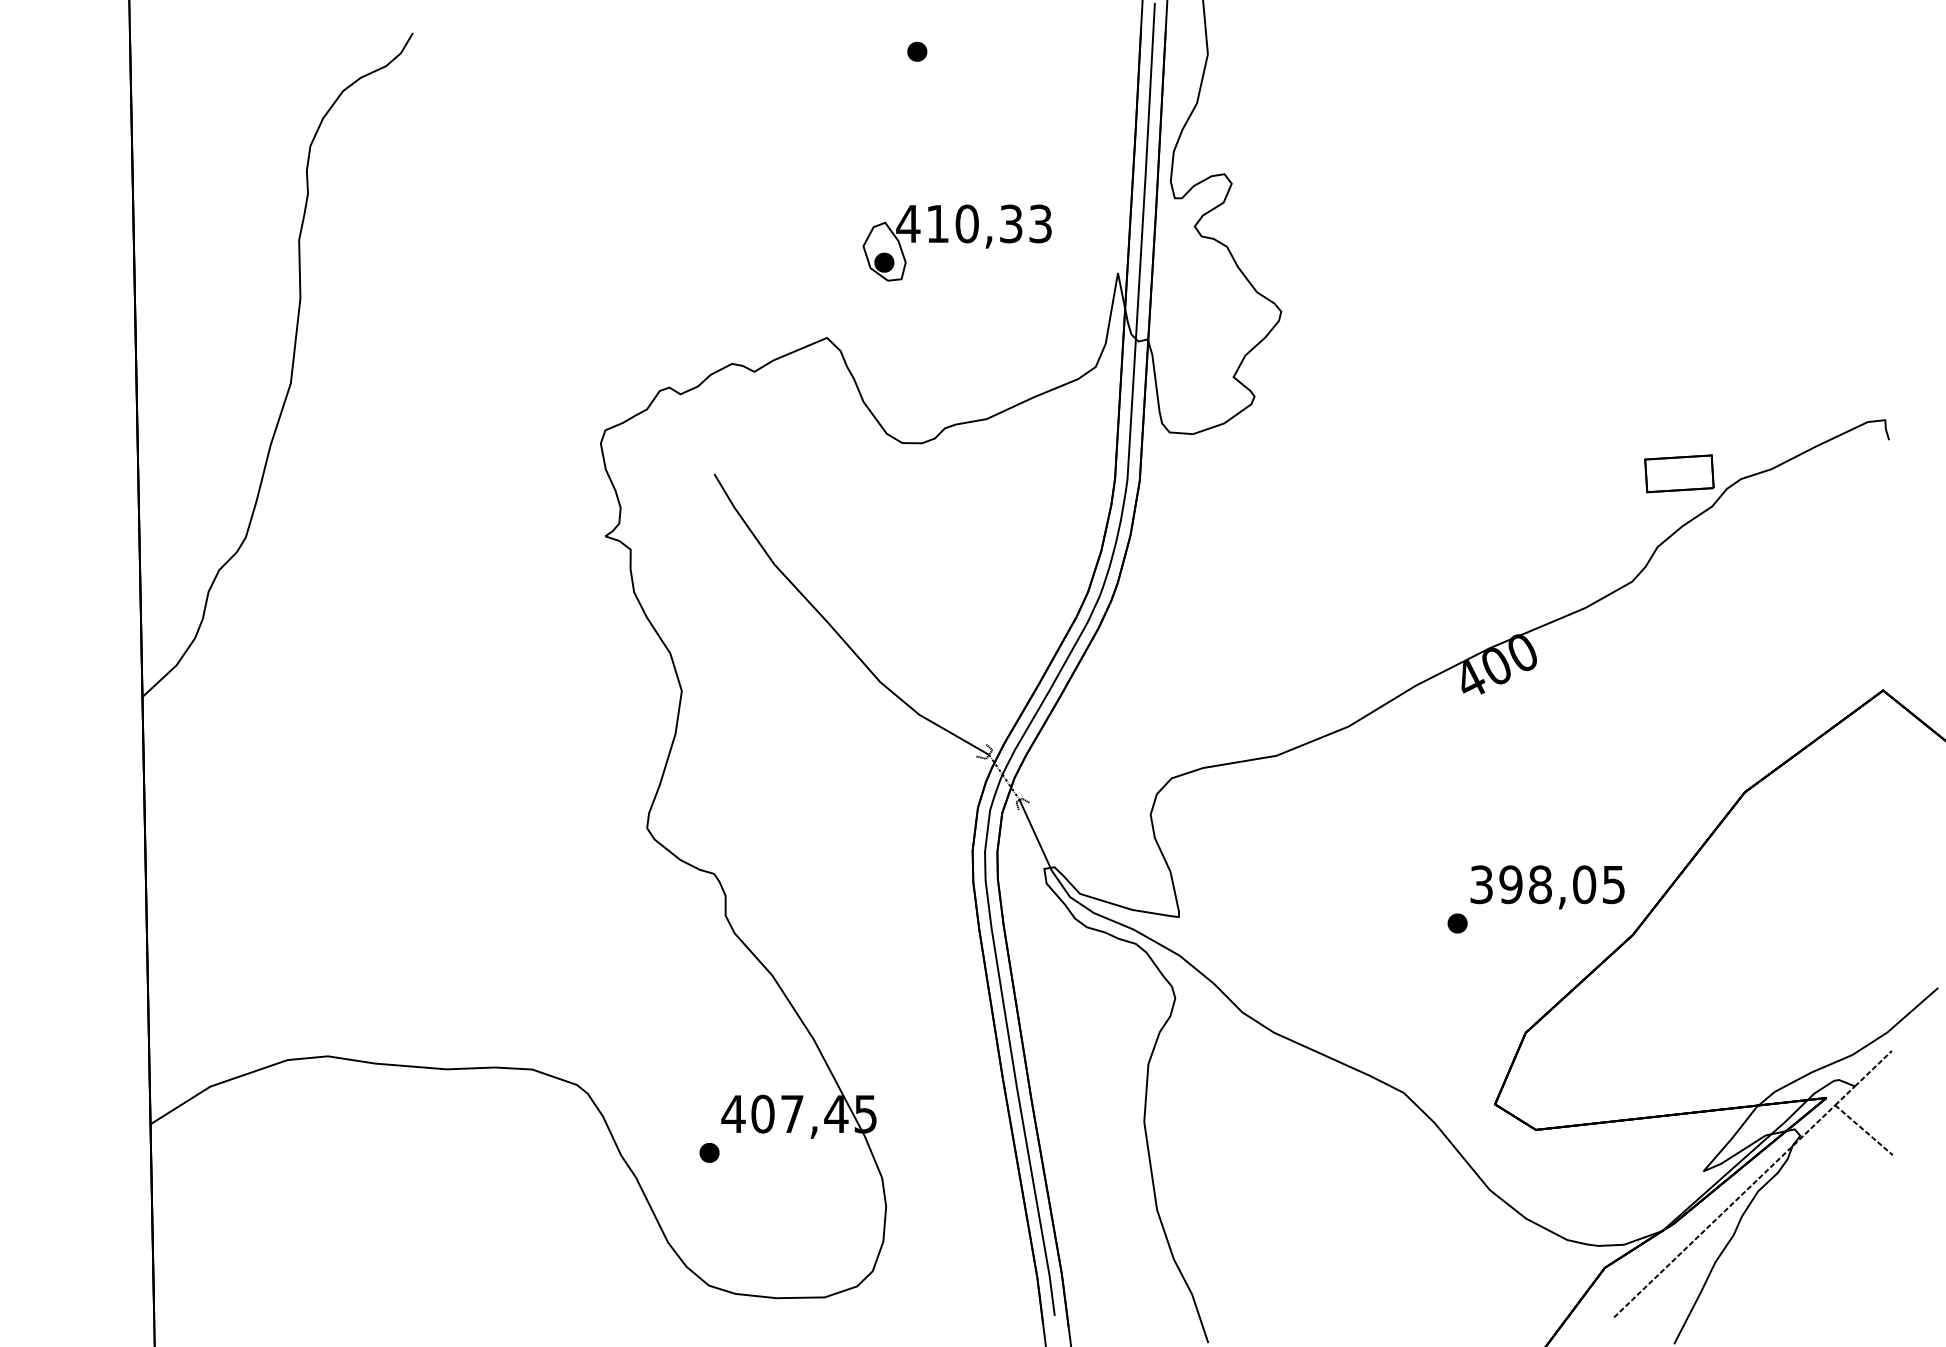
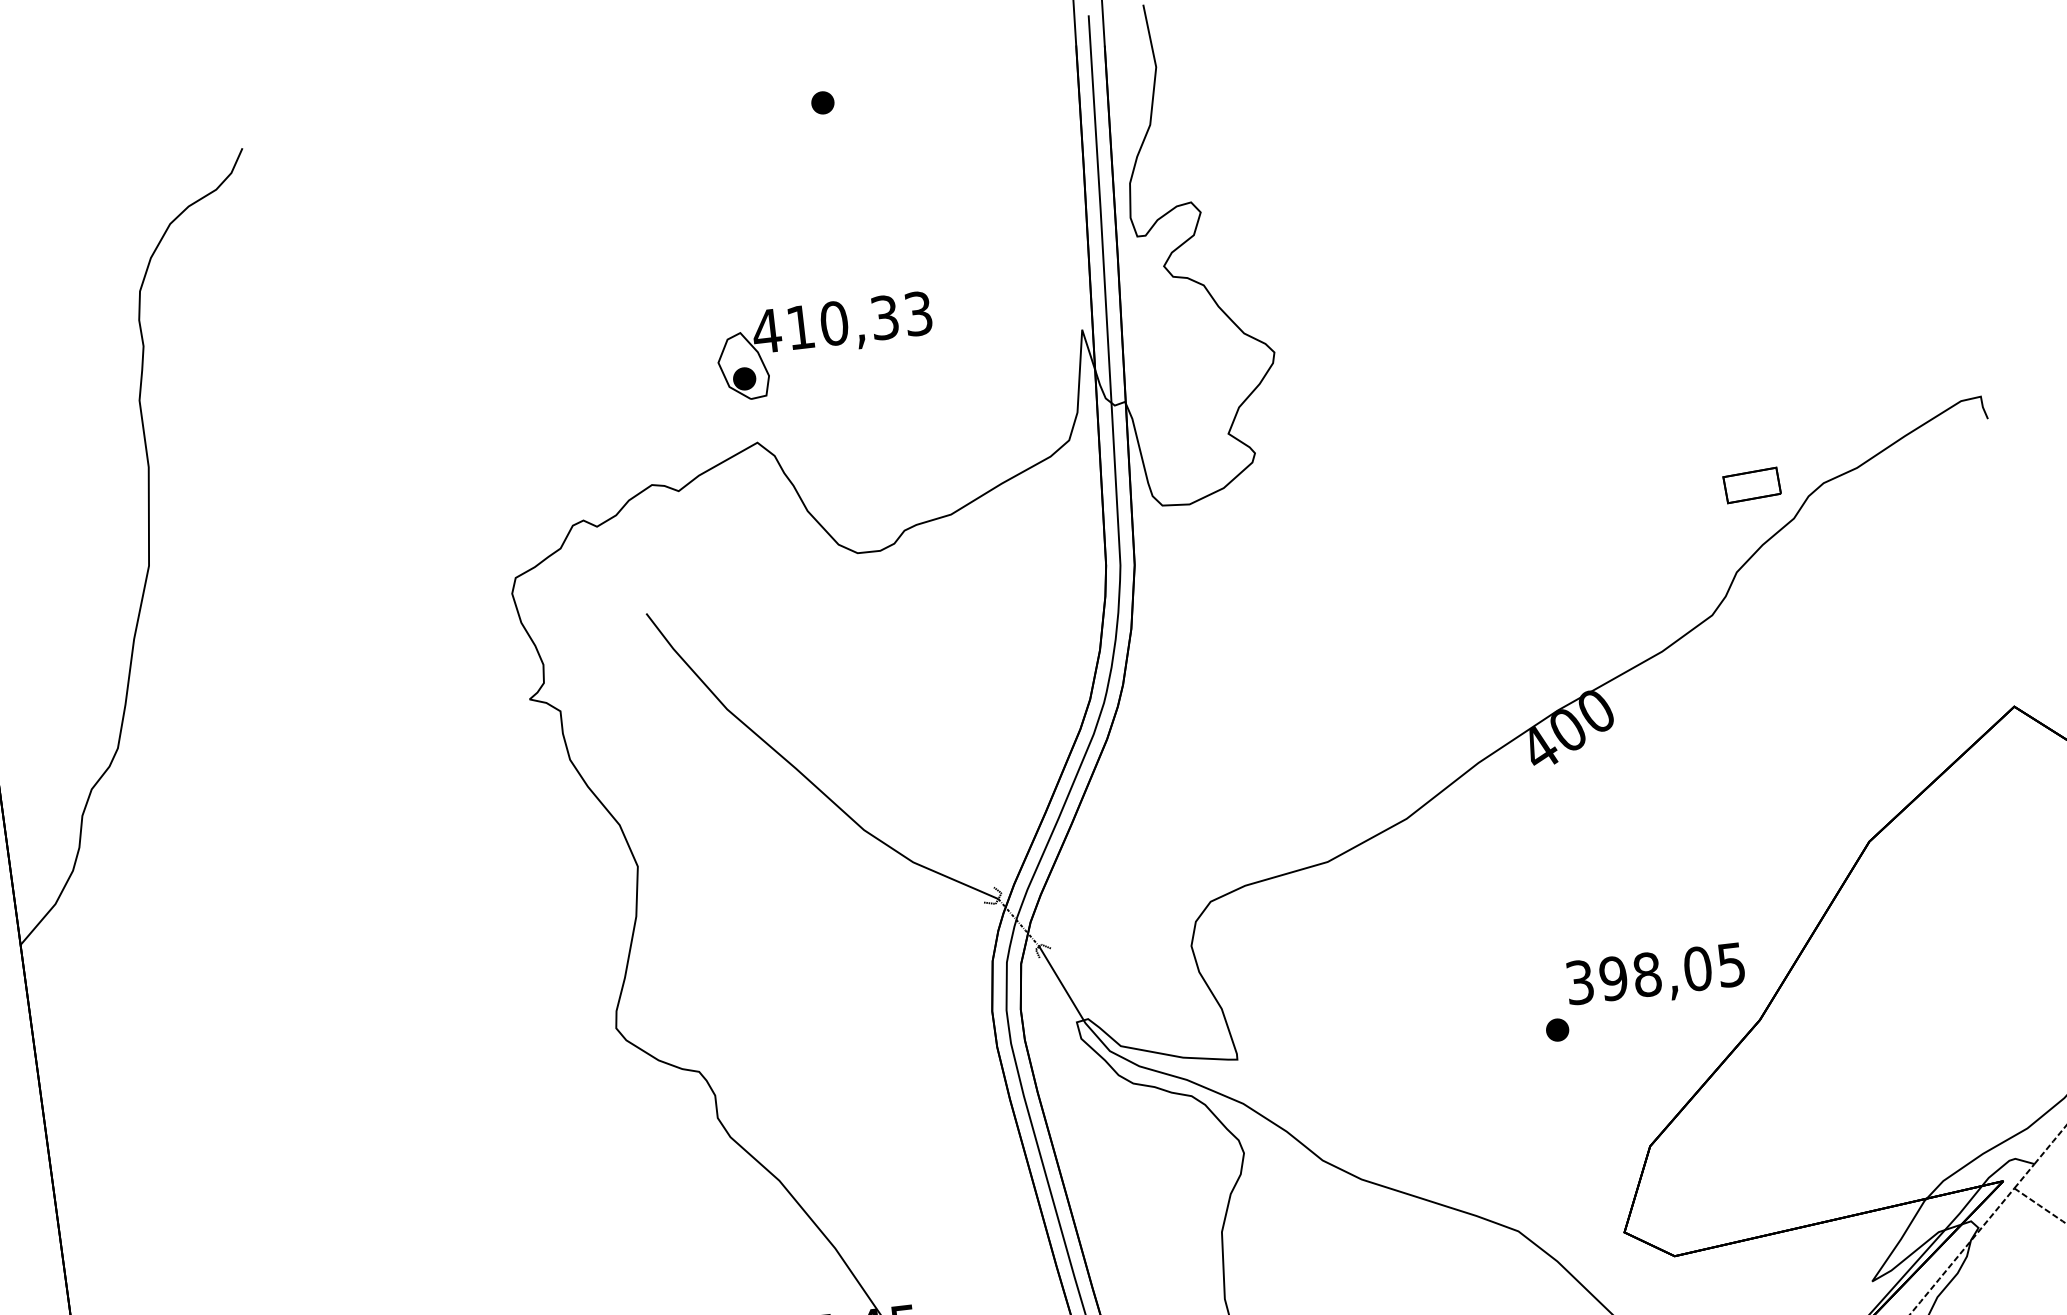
part: (956, 242) -> (824, 346), moved
part: (1679, 473) -> (1752, 485), size x0.7

